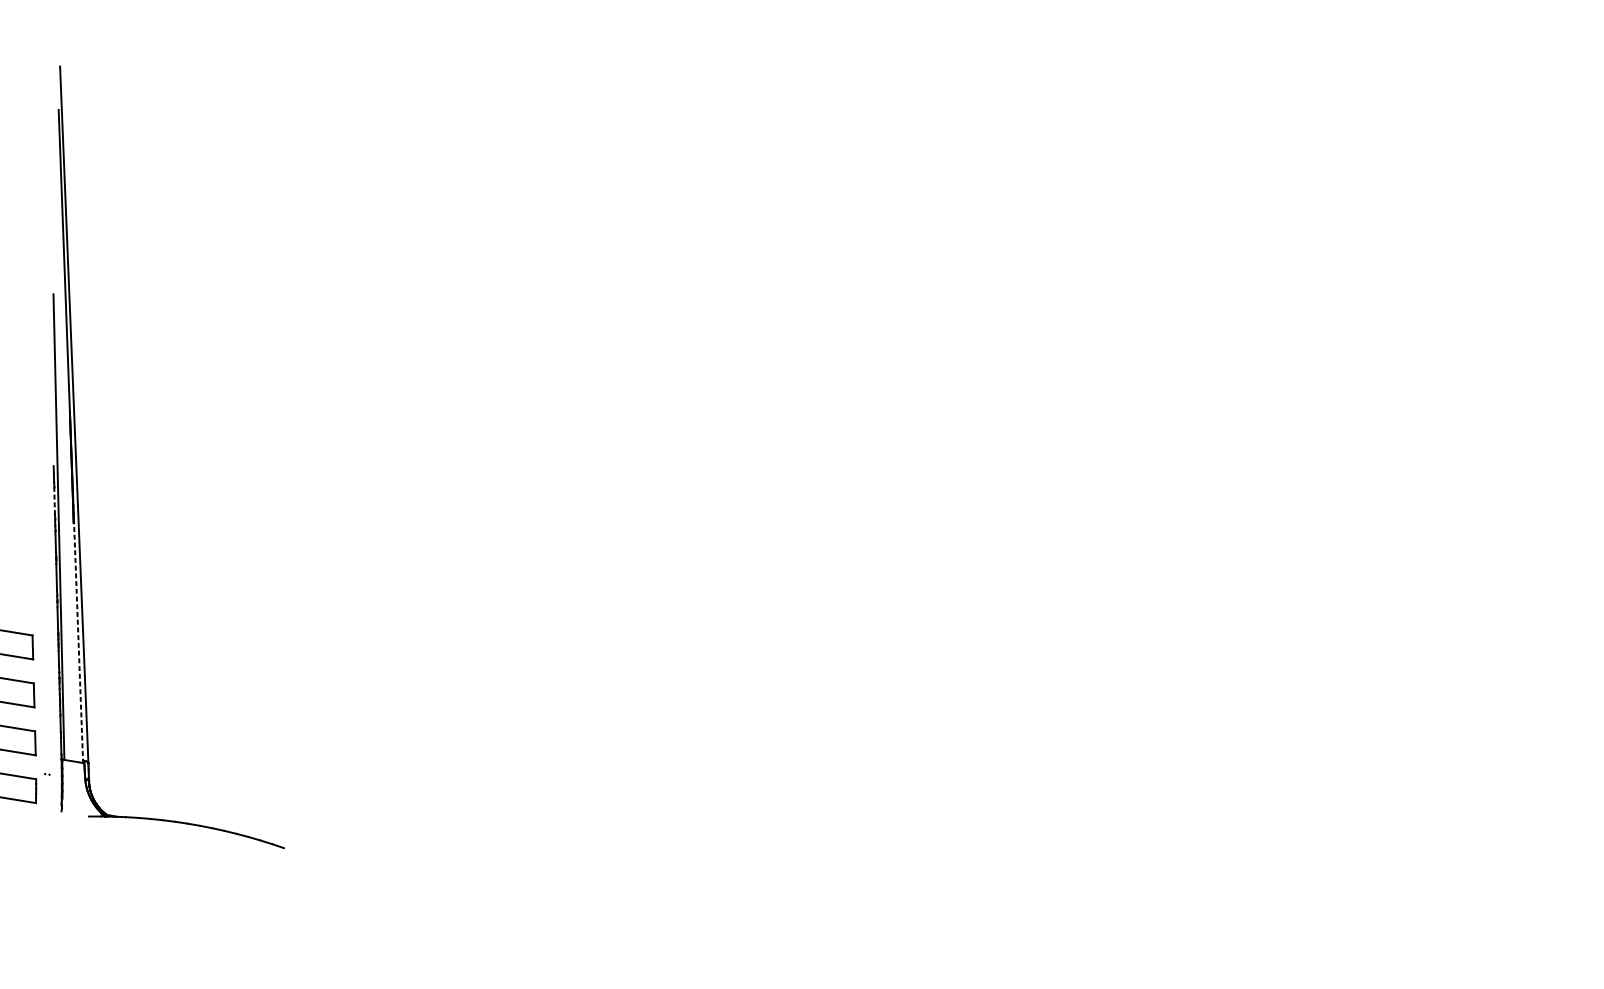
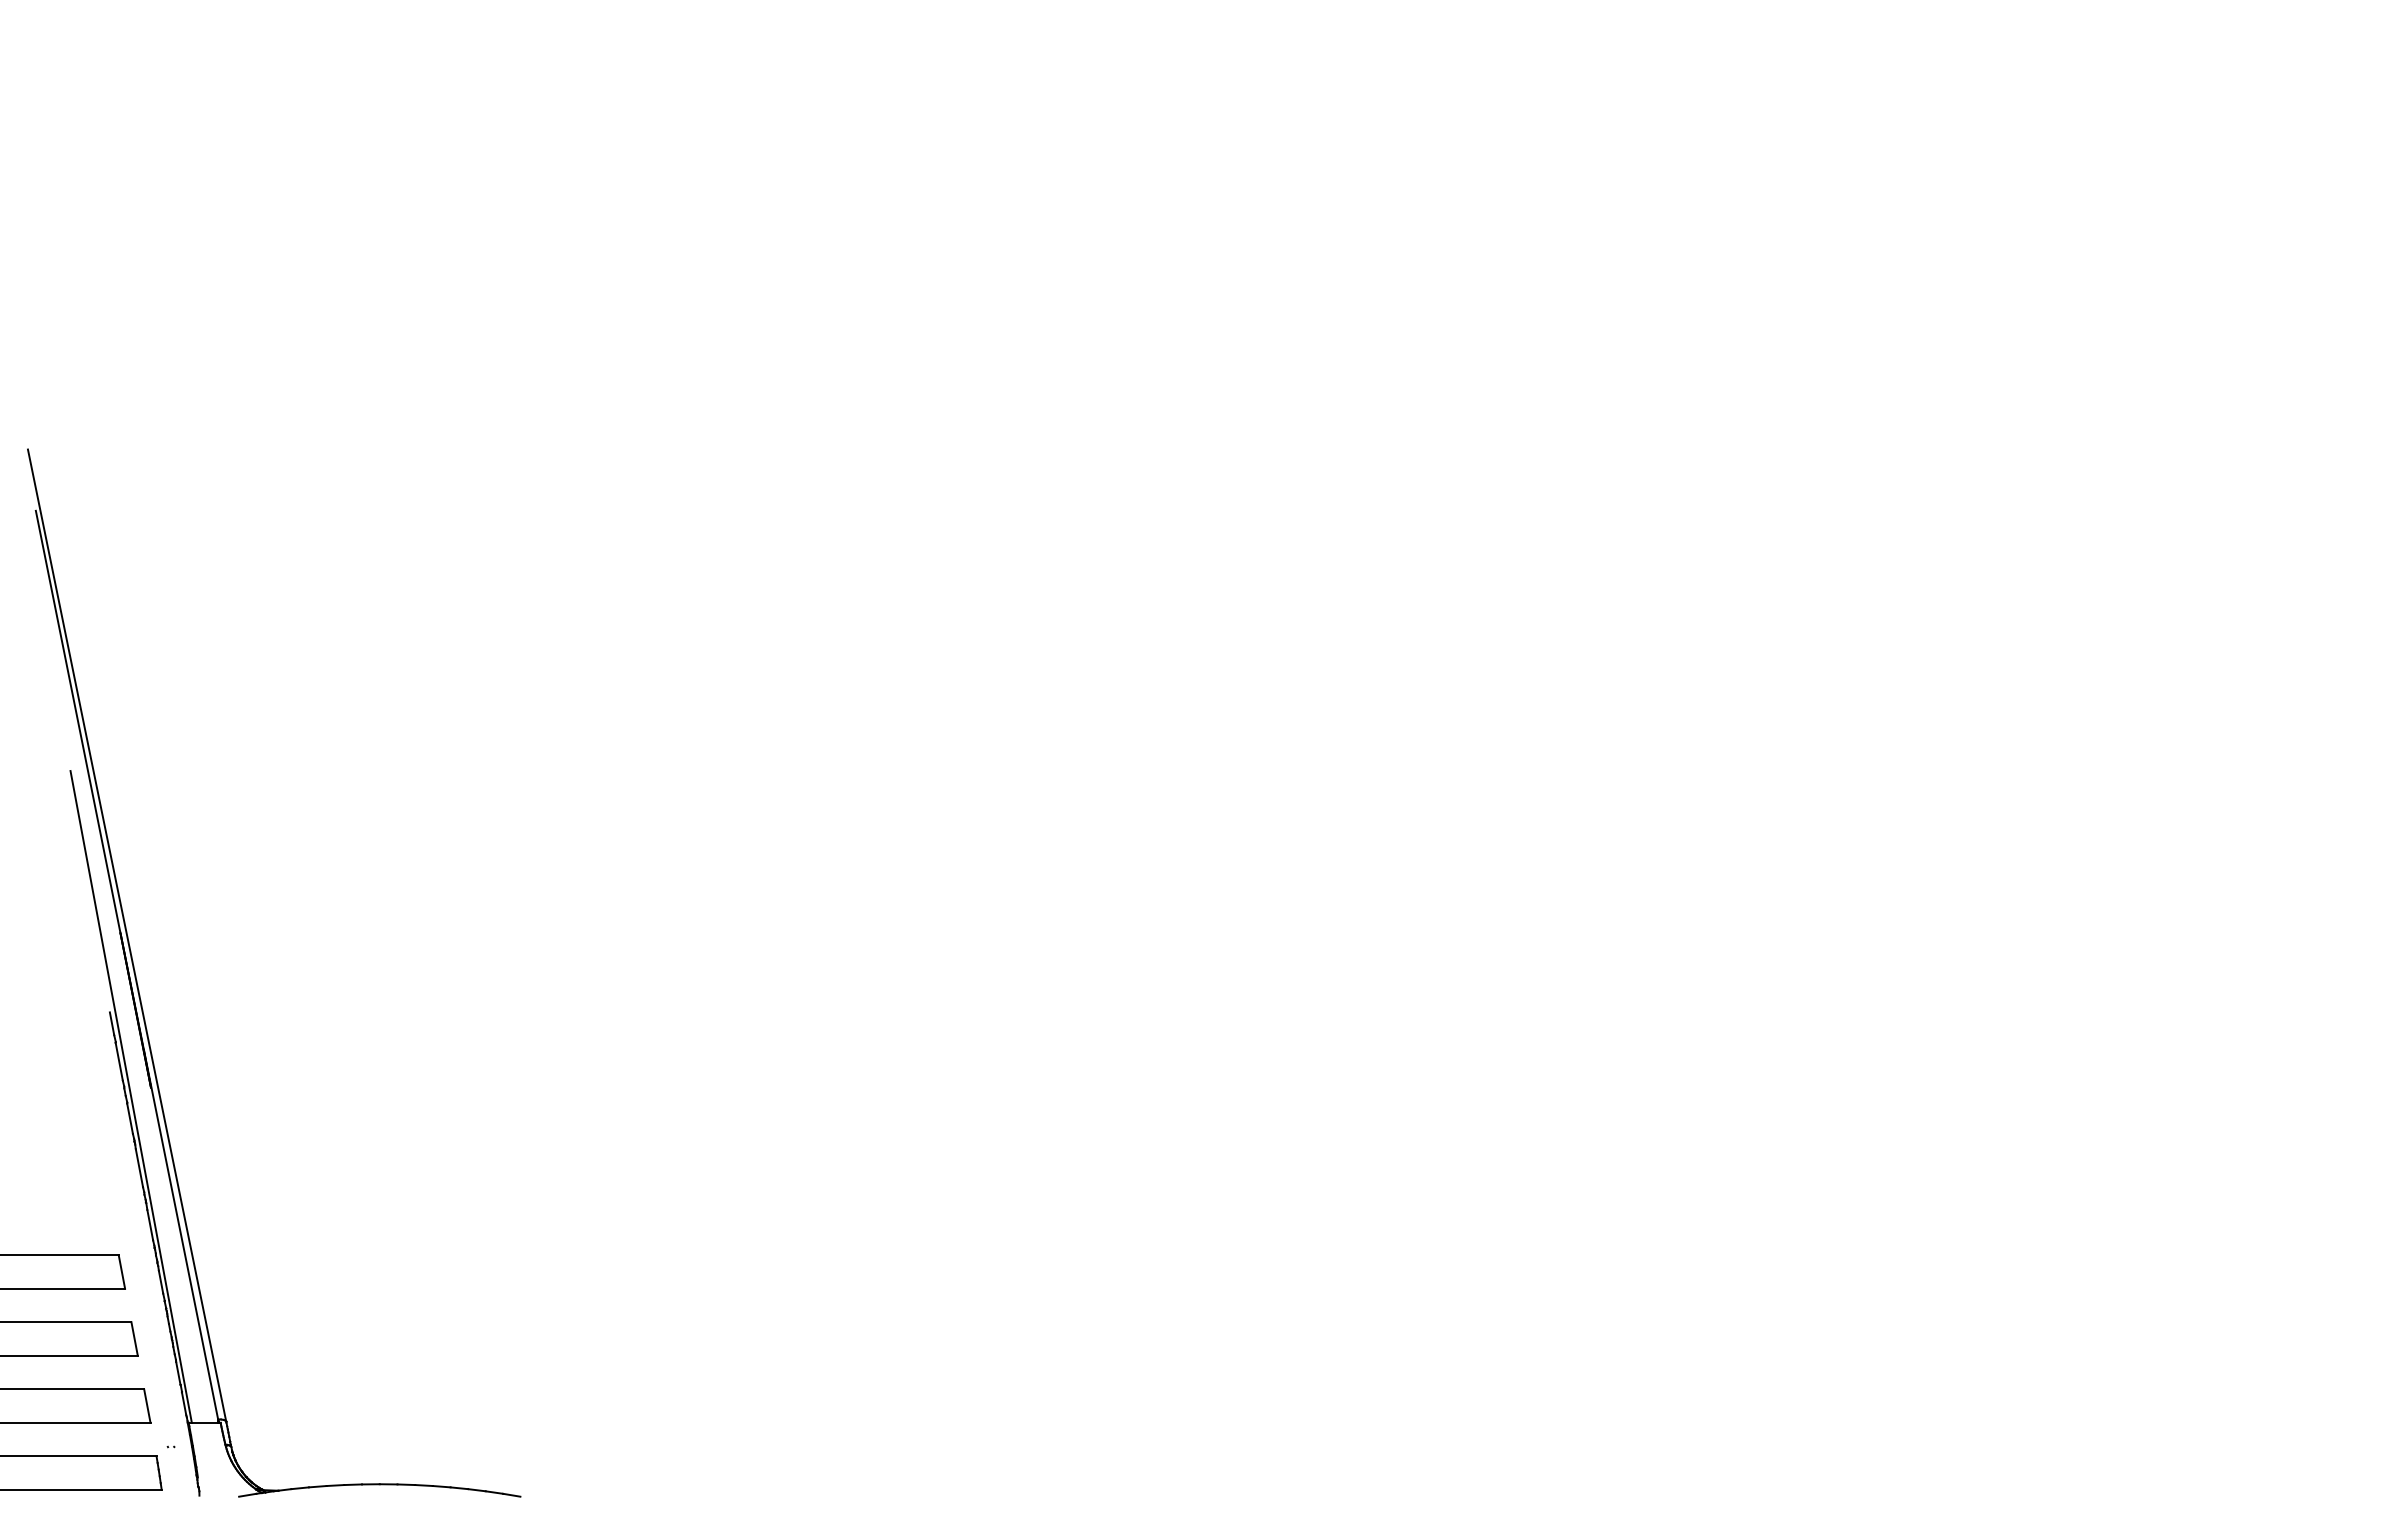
line: (54, 501) -> (119, 1061), dashed -> solid
line: (78, 628) -> (181, 1235), dashed -> solid

